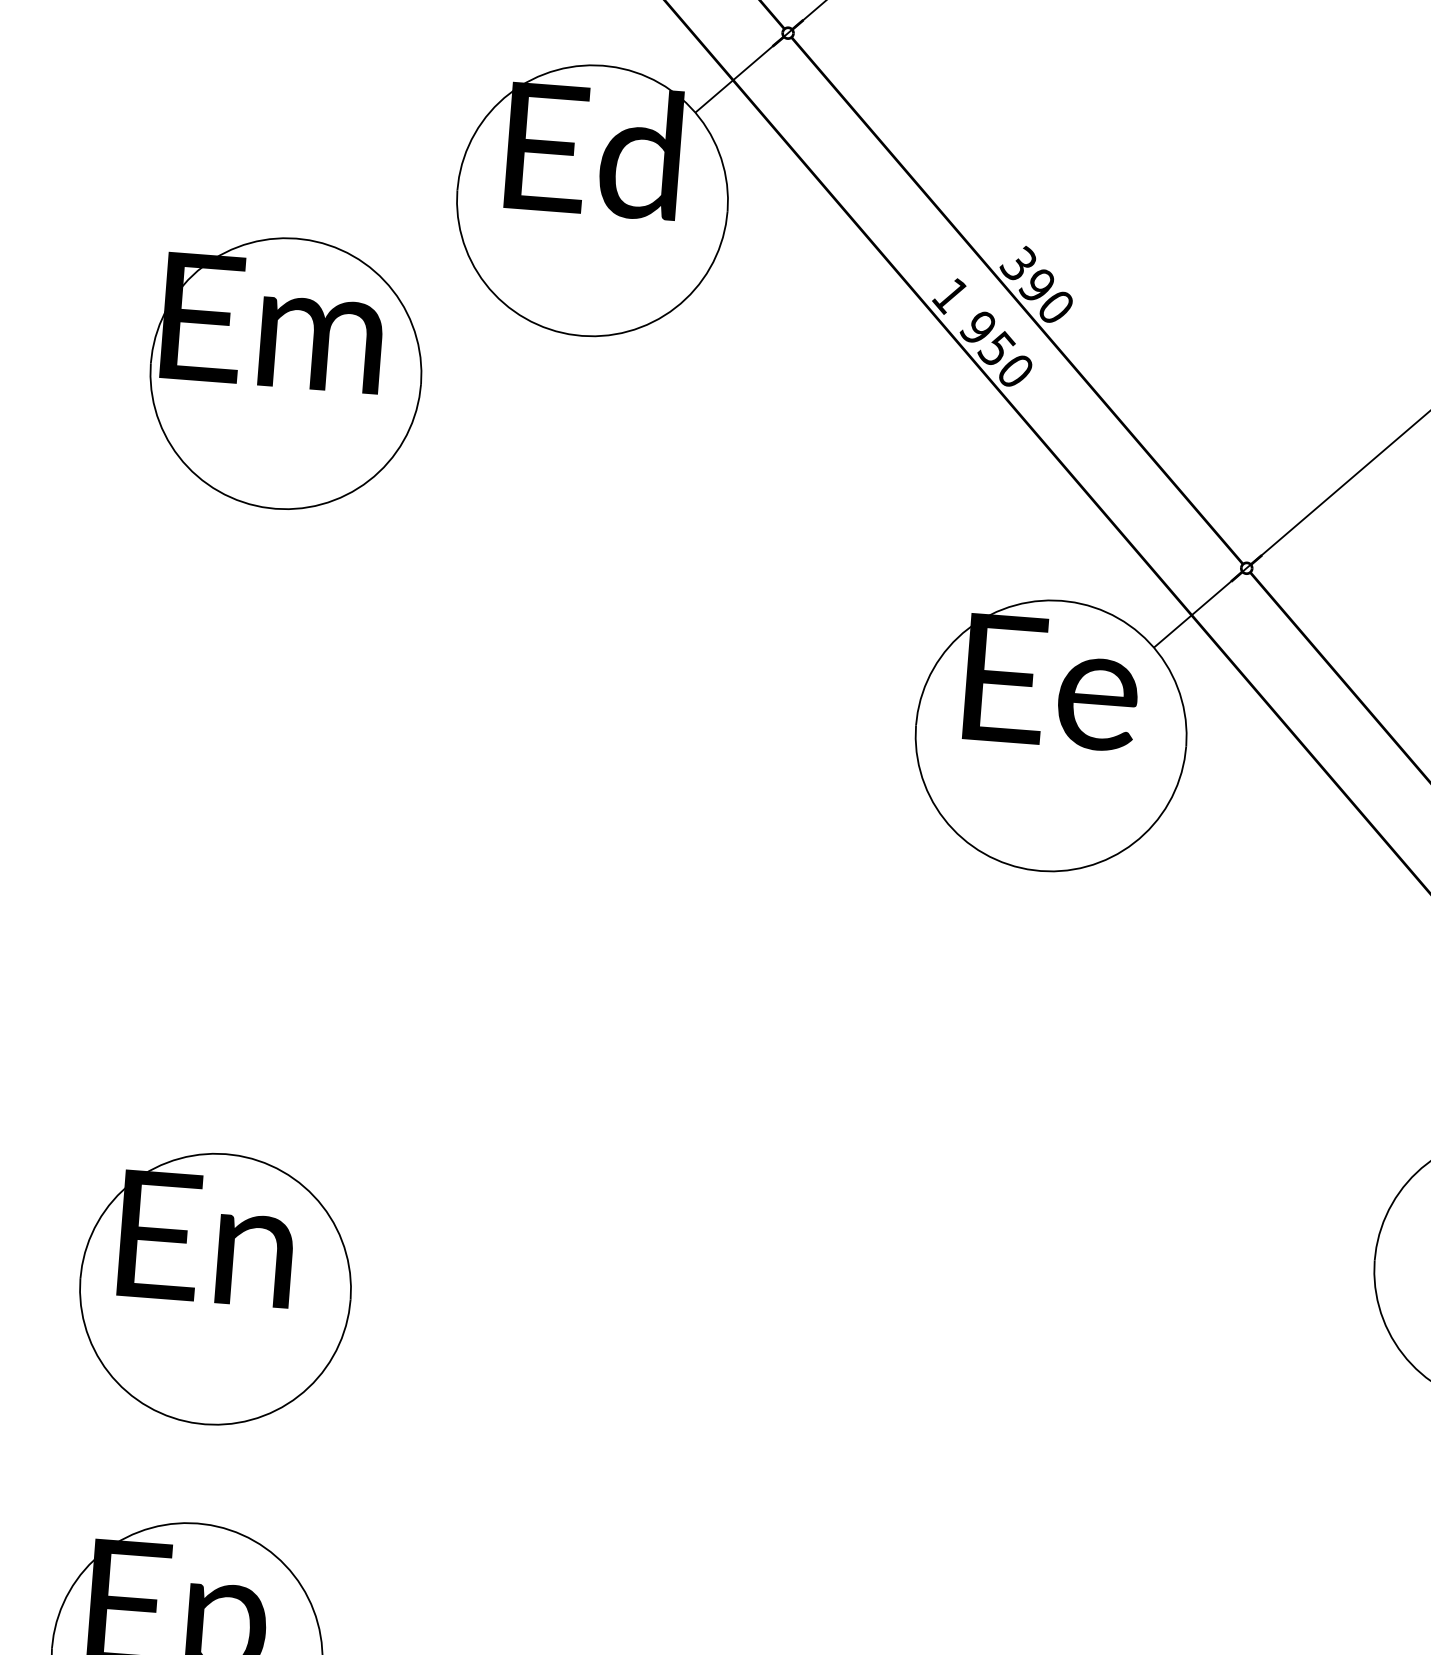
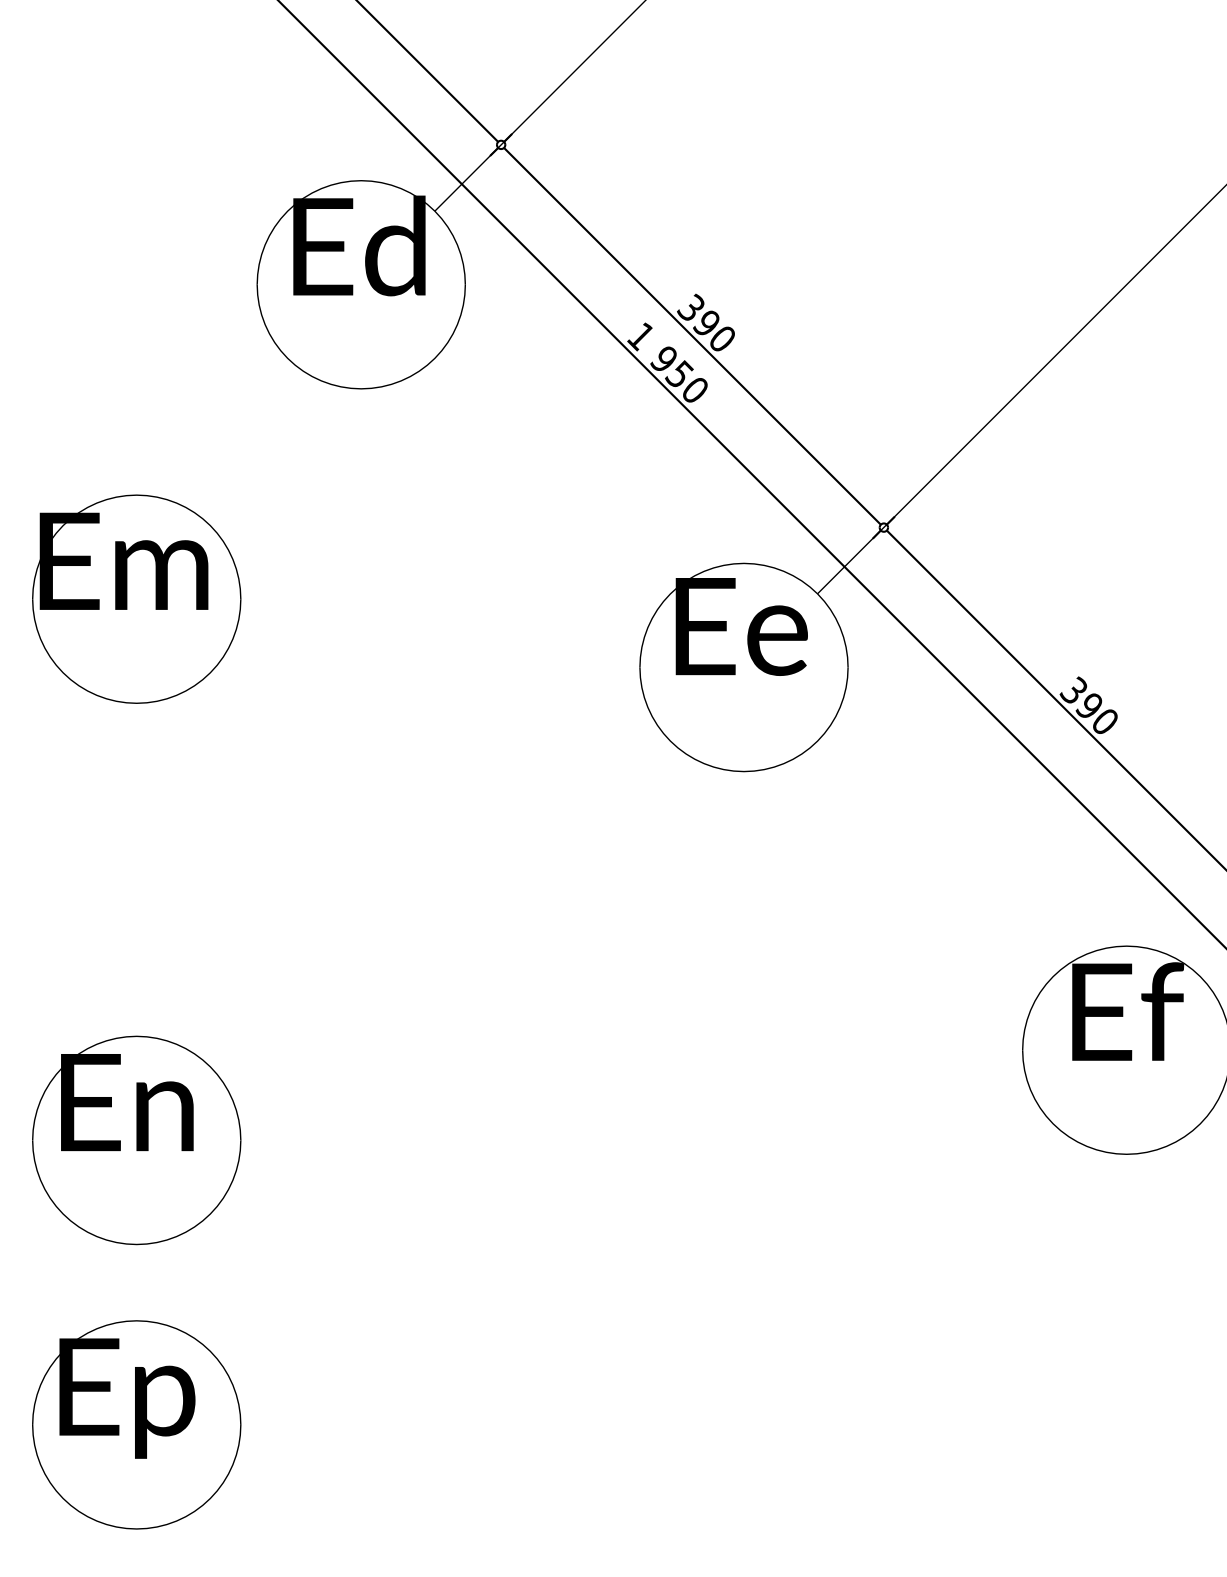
text: (285, 372) -> (136, 598), moved

